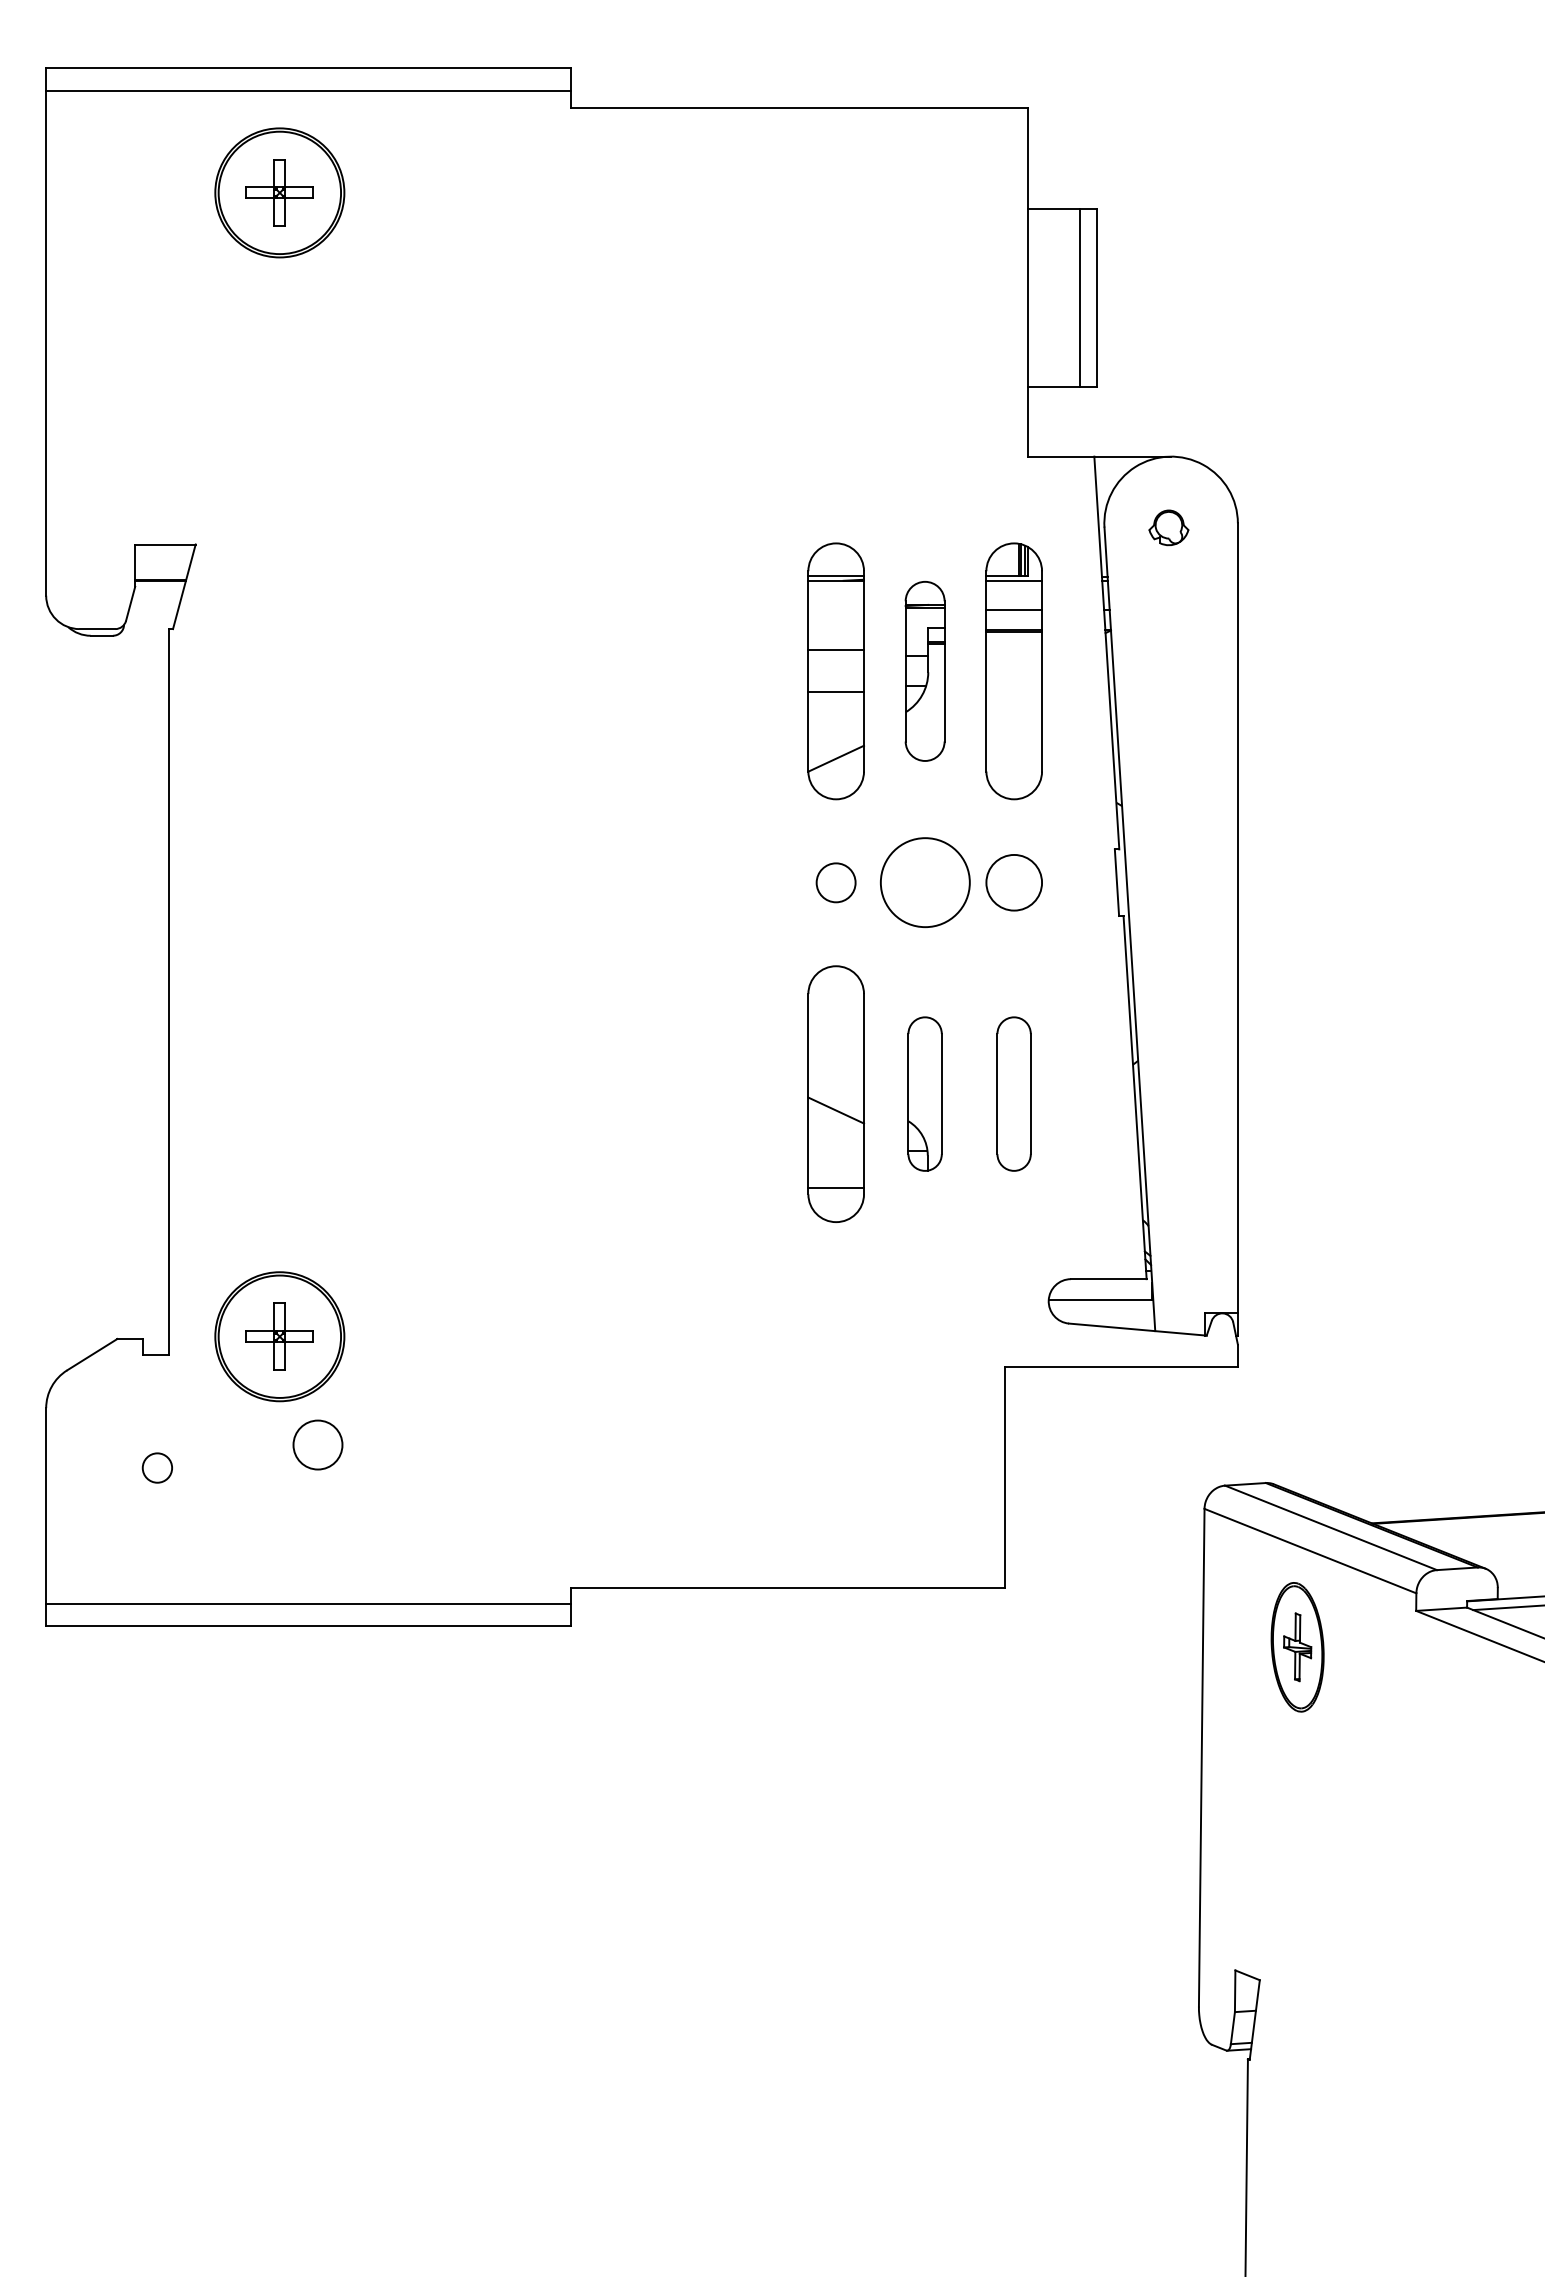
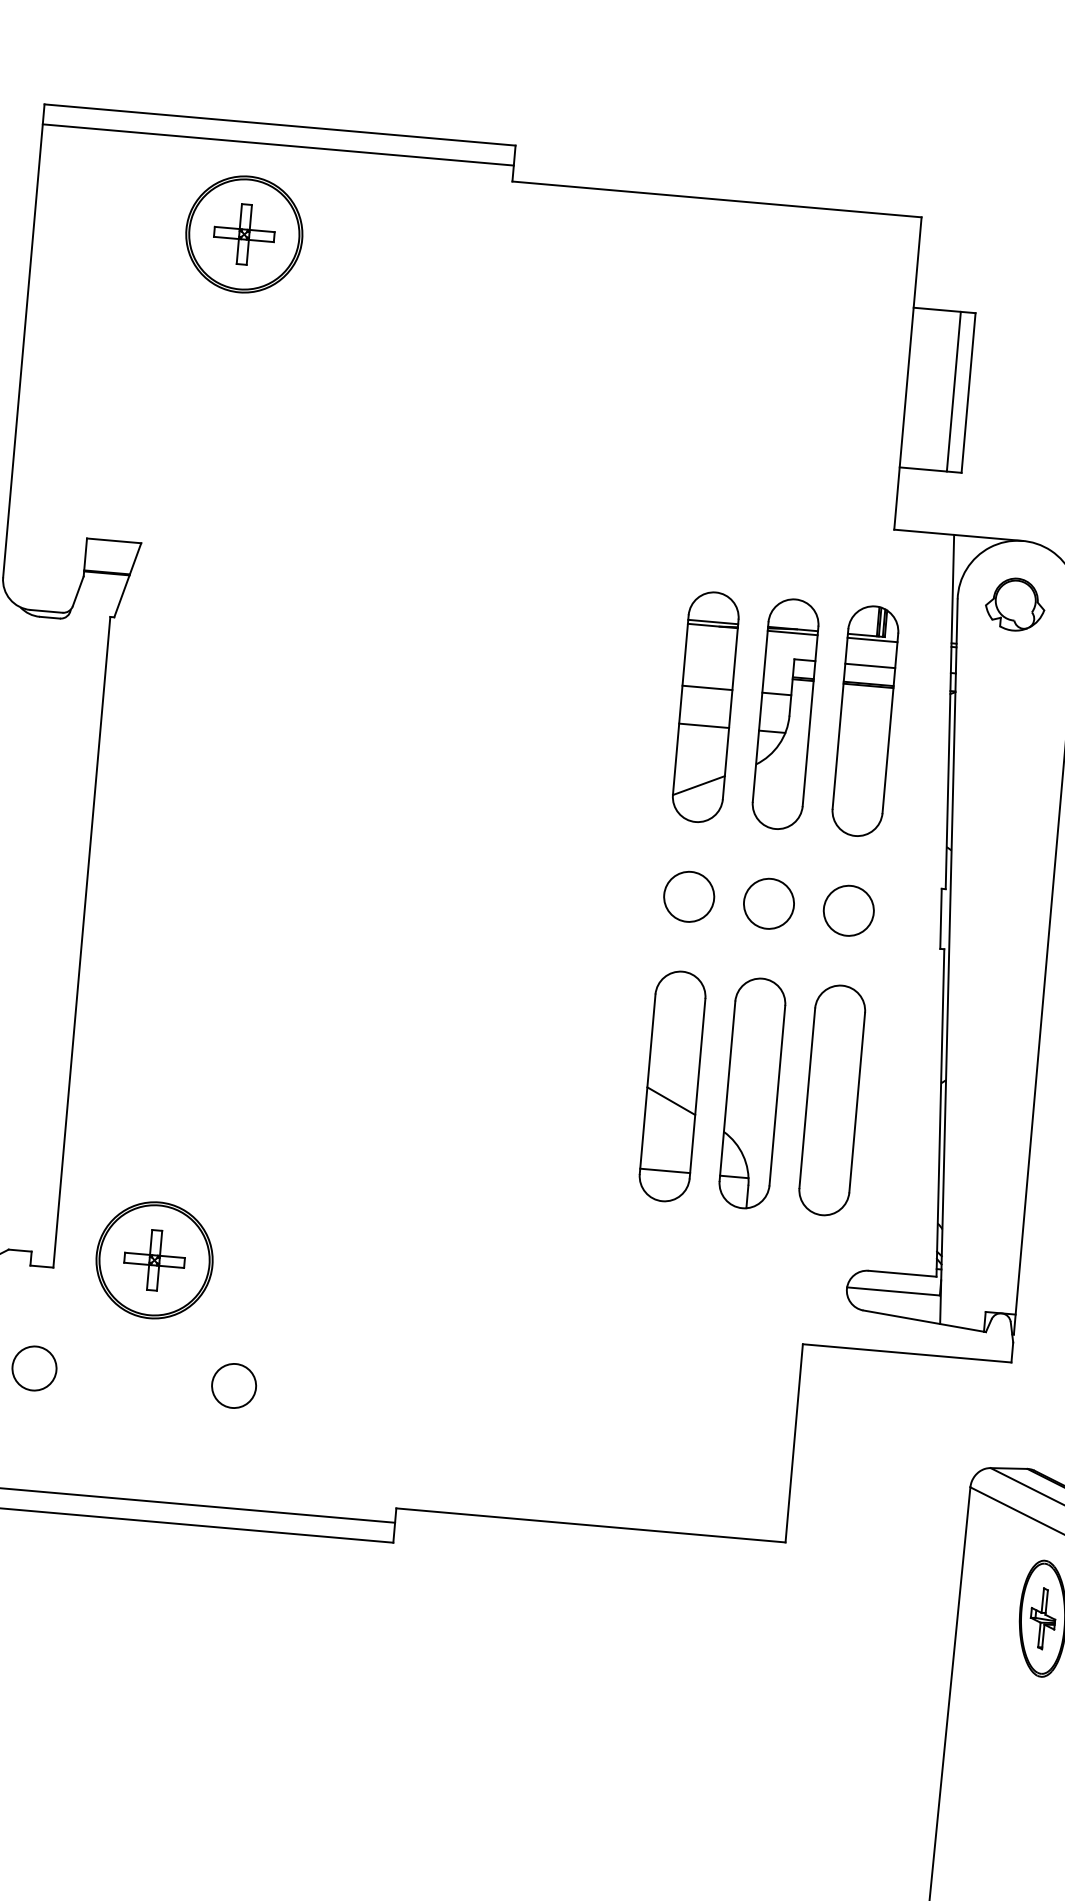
part: (1168, 527) -> (1015, 604), size x1.67
part: (924, 671) -> (784, 714), size x1.43
circle: (835, 882) -> (688, 896), size x1.43
circle: (924, 882) -> (768, 903), size x0.62
part: (924, 1093) -> (751, 1092), size x1.67
part: (1013, 1093) -> (831, 1099), size x1.67
circle: (317, 1444) -> (233, 1385), moved
circle: (156, 1467) -> (33, 1367), size x1.67

